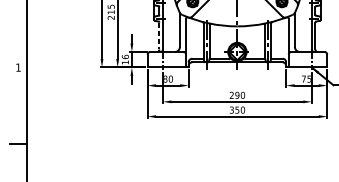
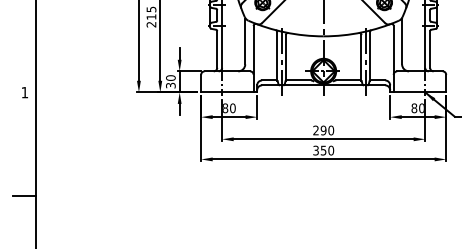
line: (159, 36) -> (217, 50), dashed -> solid
text: (125, 59) -> (170, 81), 16 -> 30
text: (306, 79) -> (417, 108), 75 -> 80

